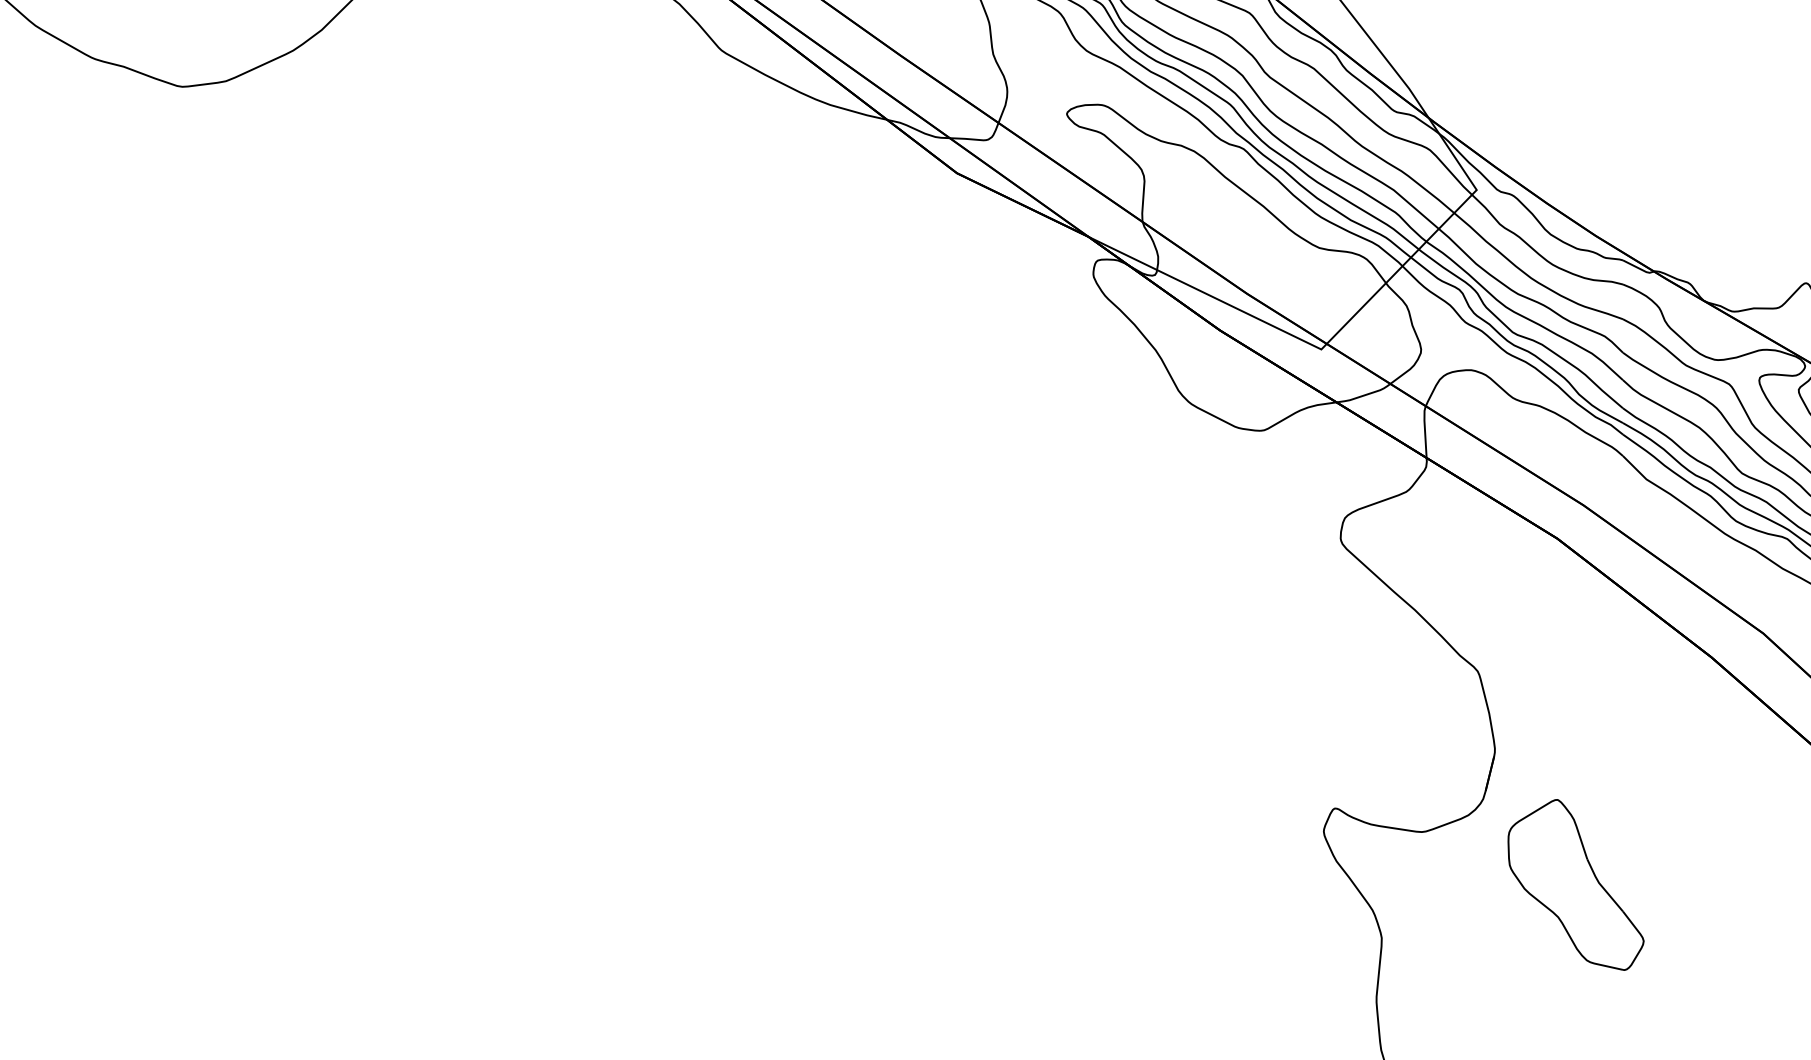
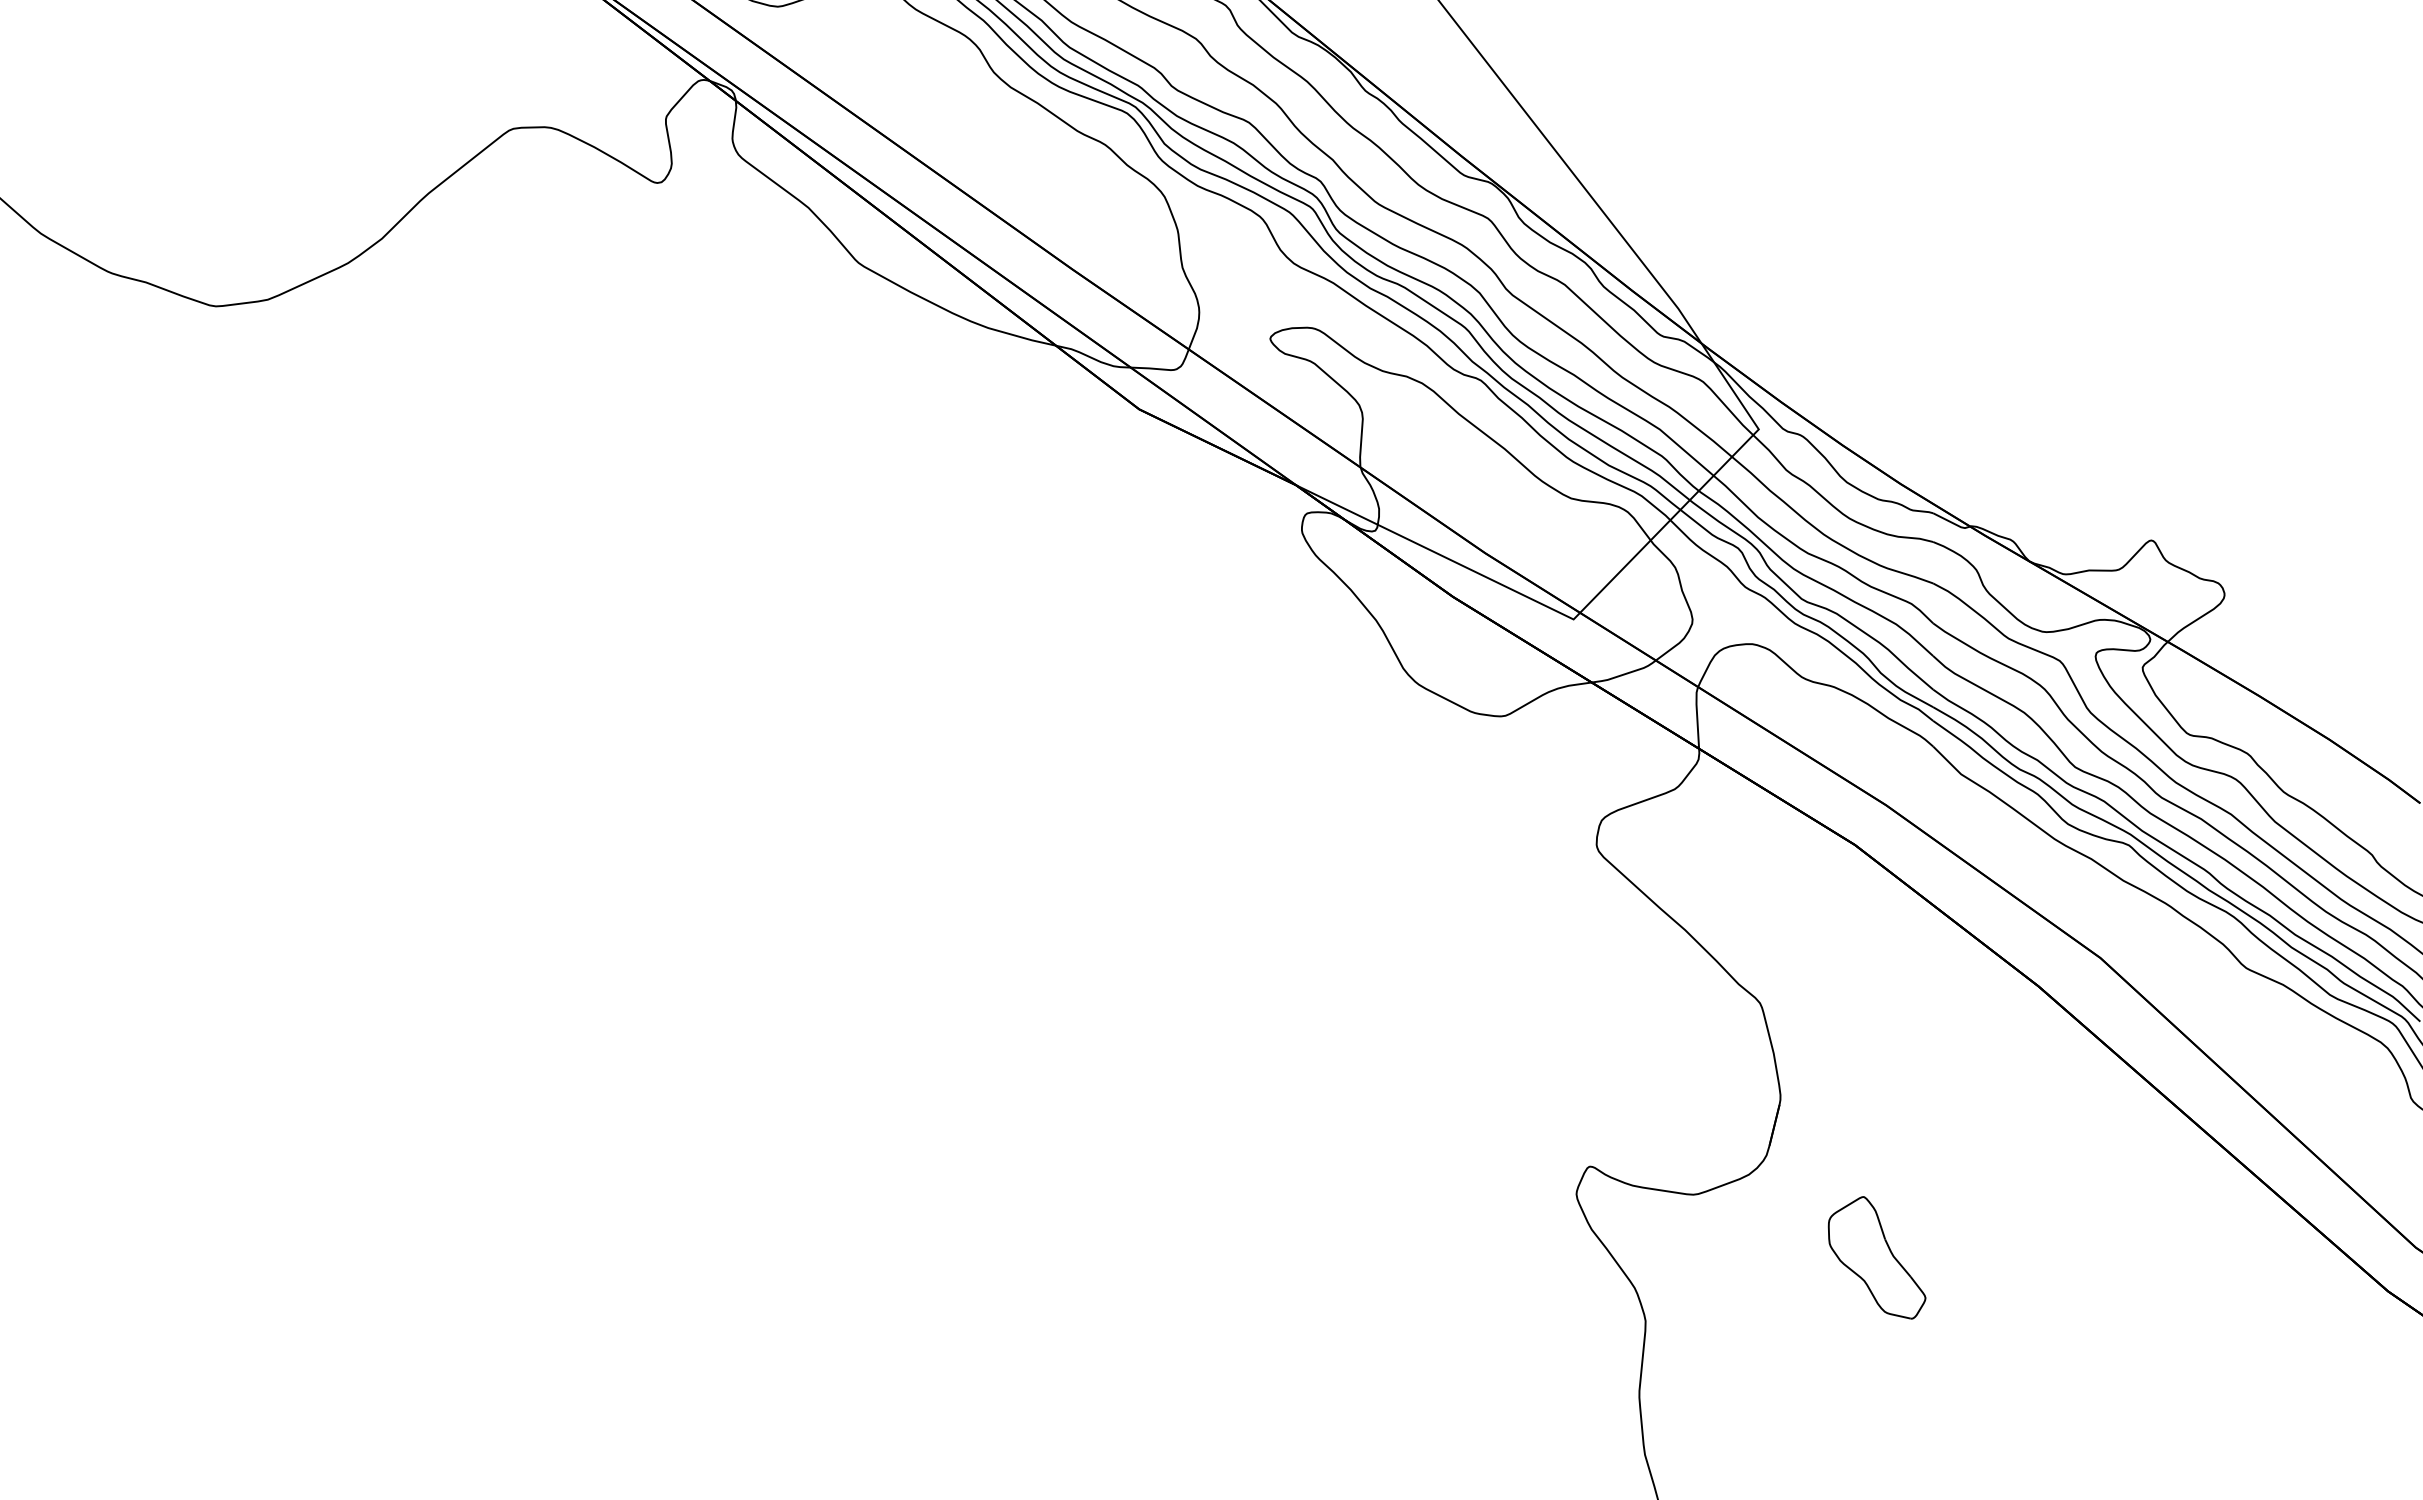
part: (1575, 884) -> (1876, 1257), size x0.6

